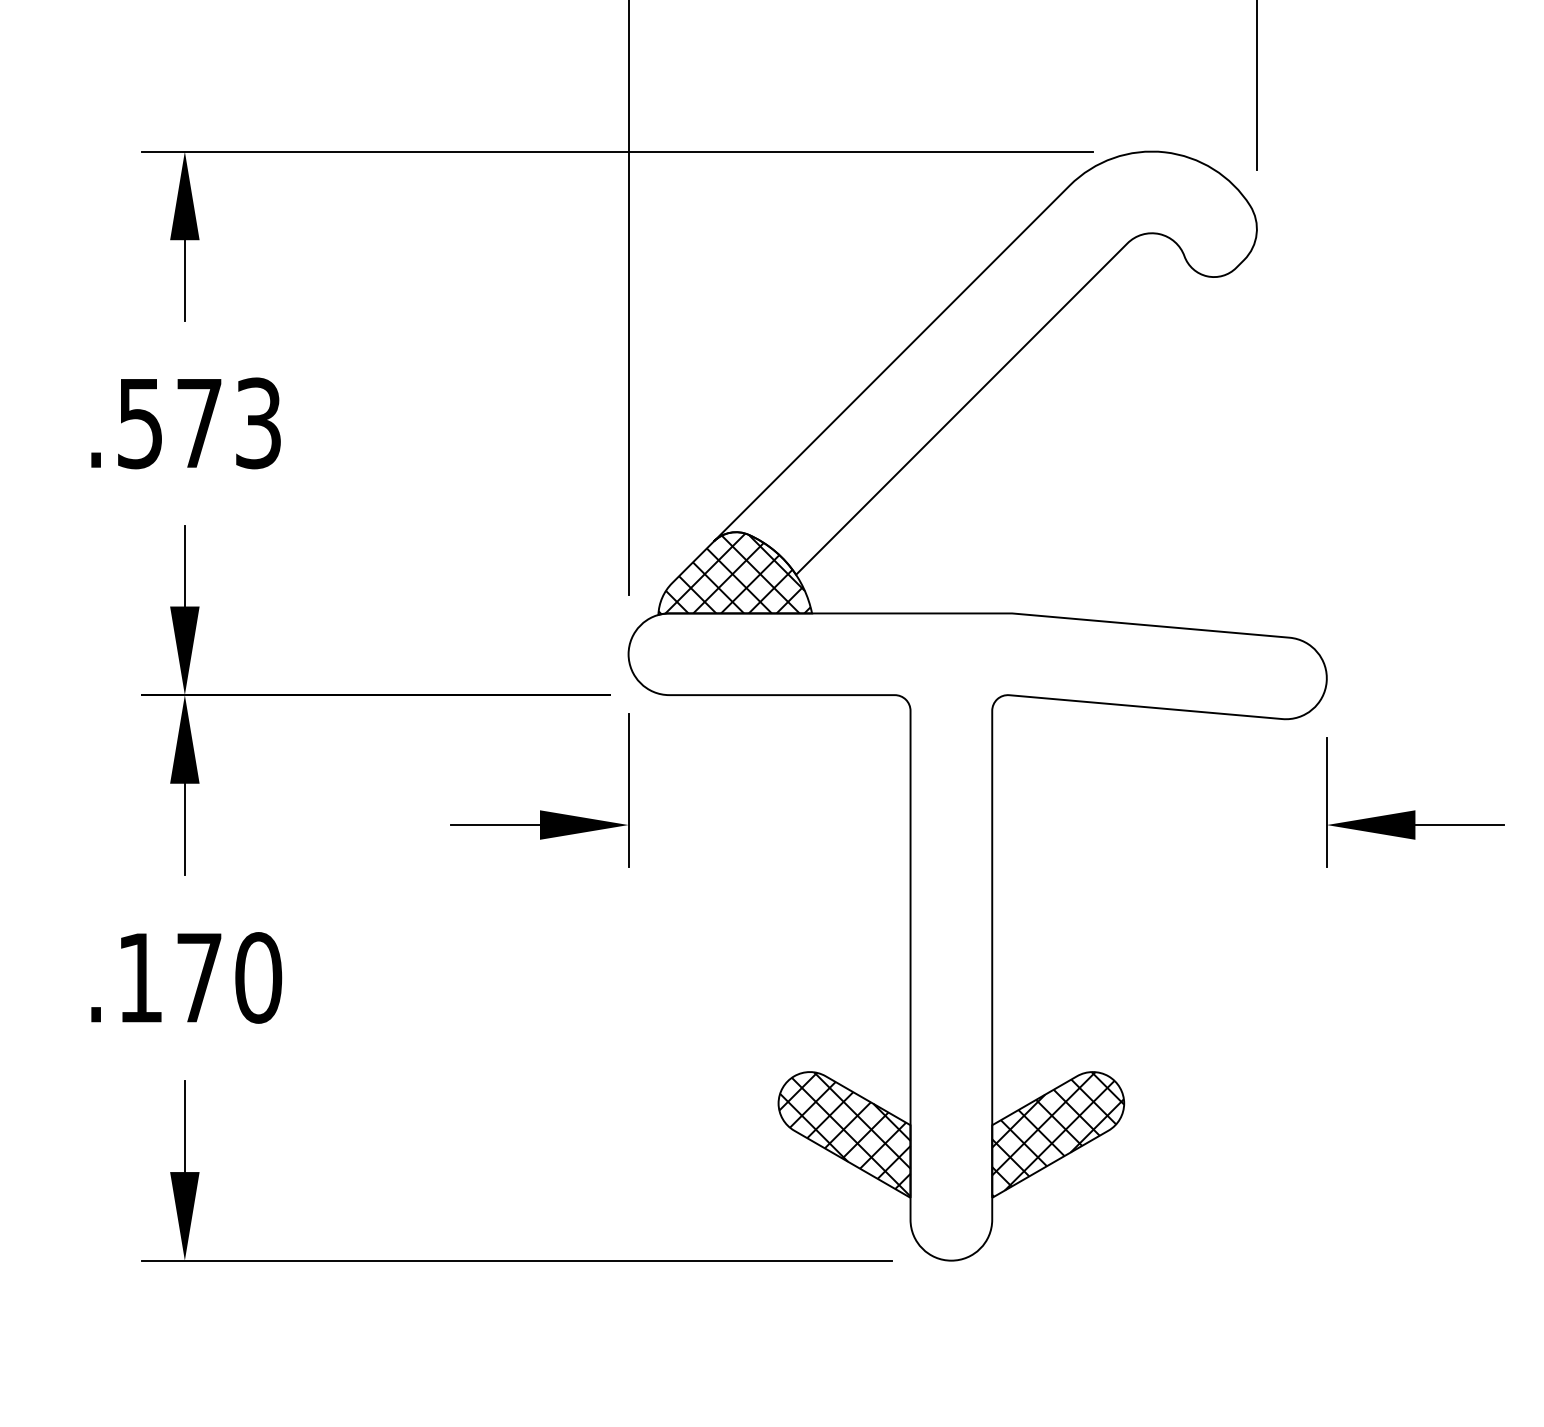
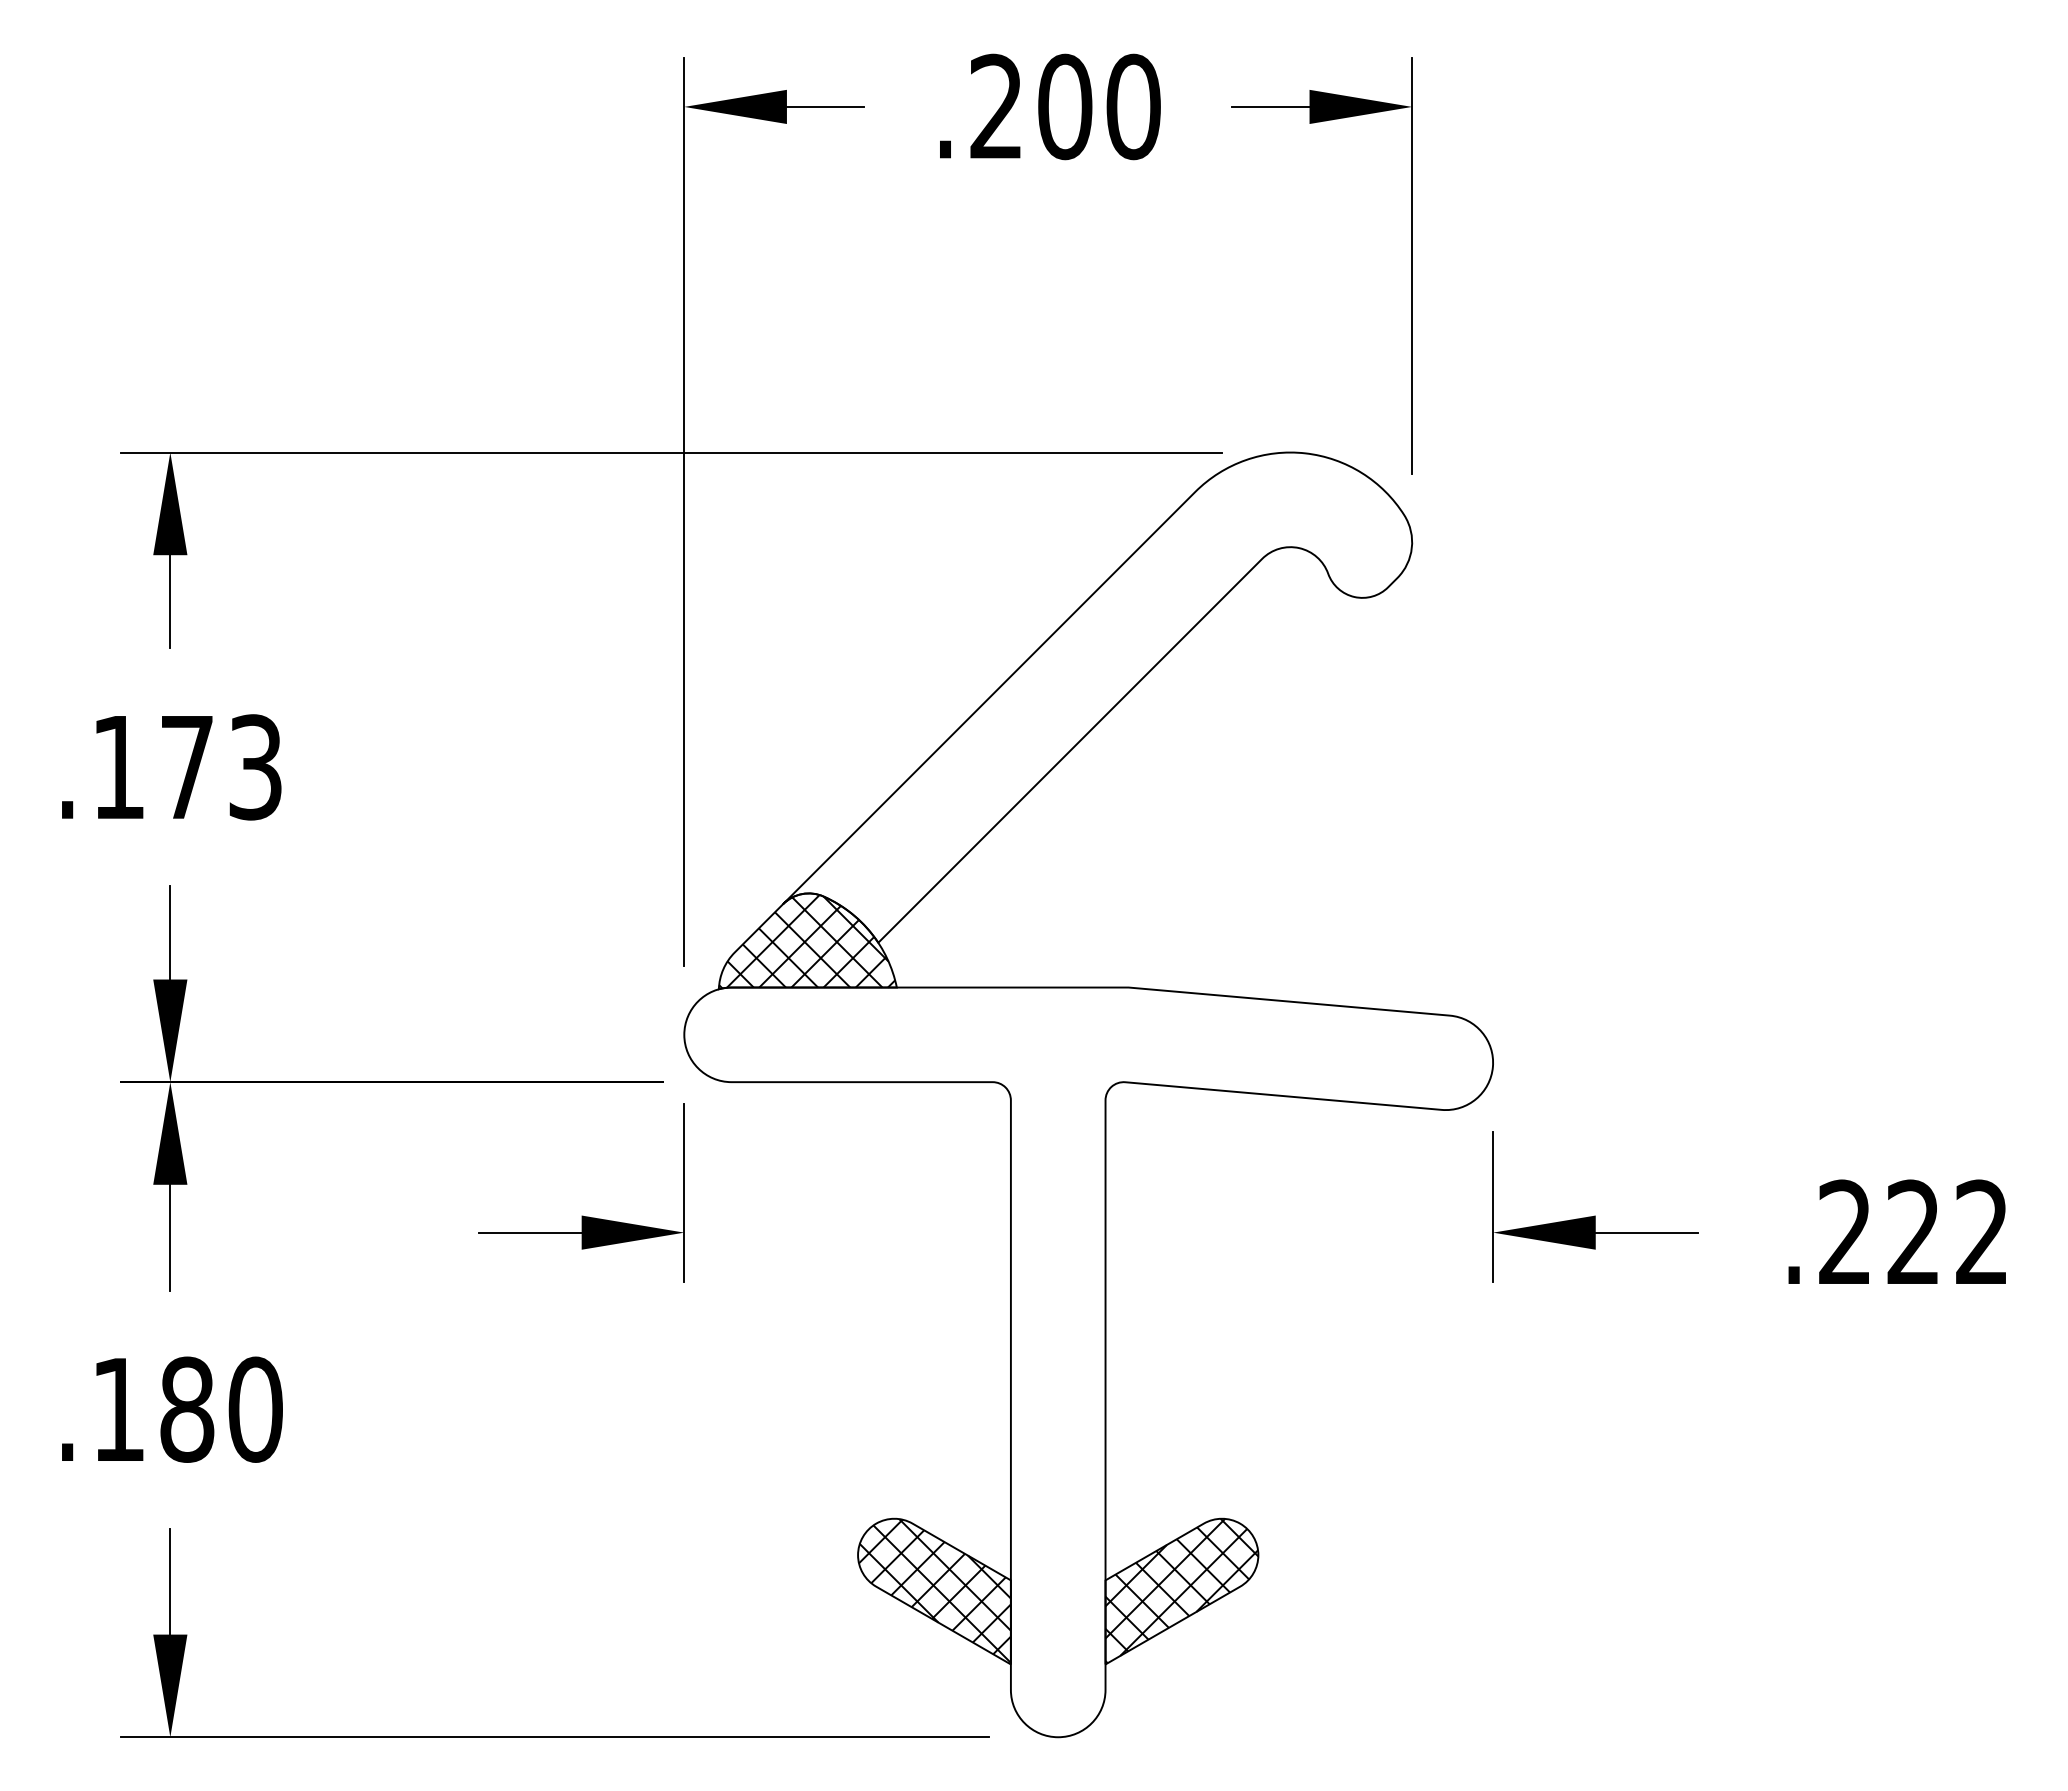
text: (140, 424) -> (118, 768), .573 -> .173
text: (199, 977) -> (187, 1409), .170 -> .180

